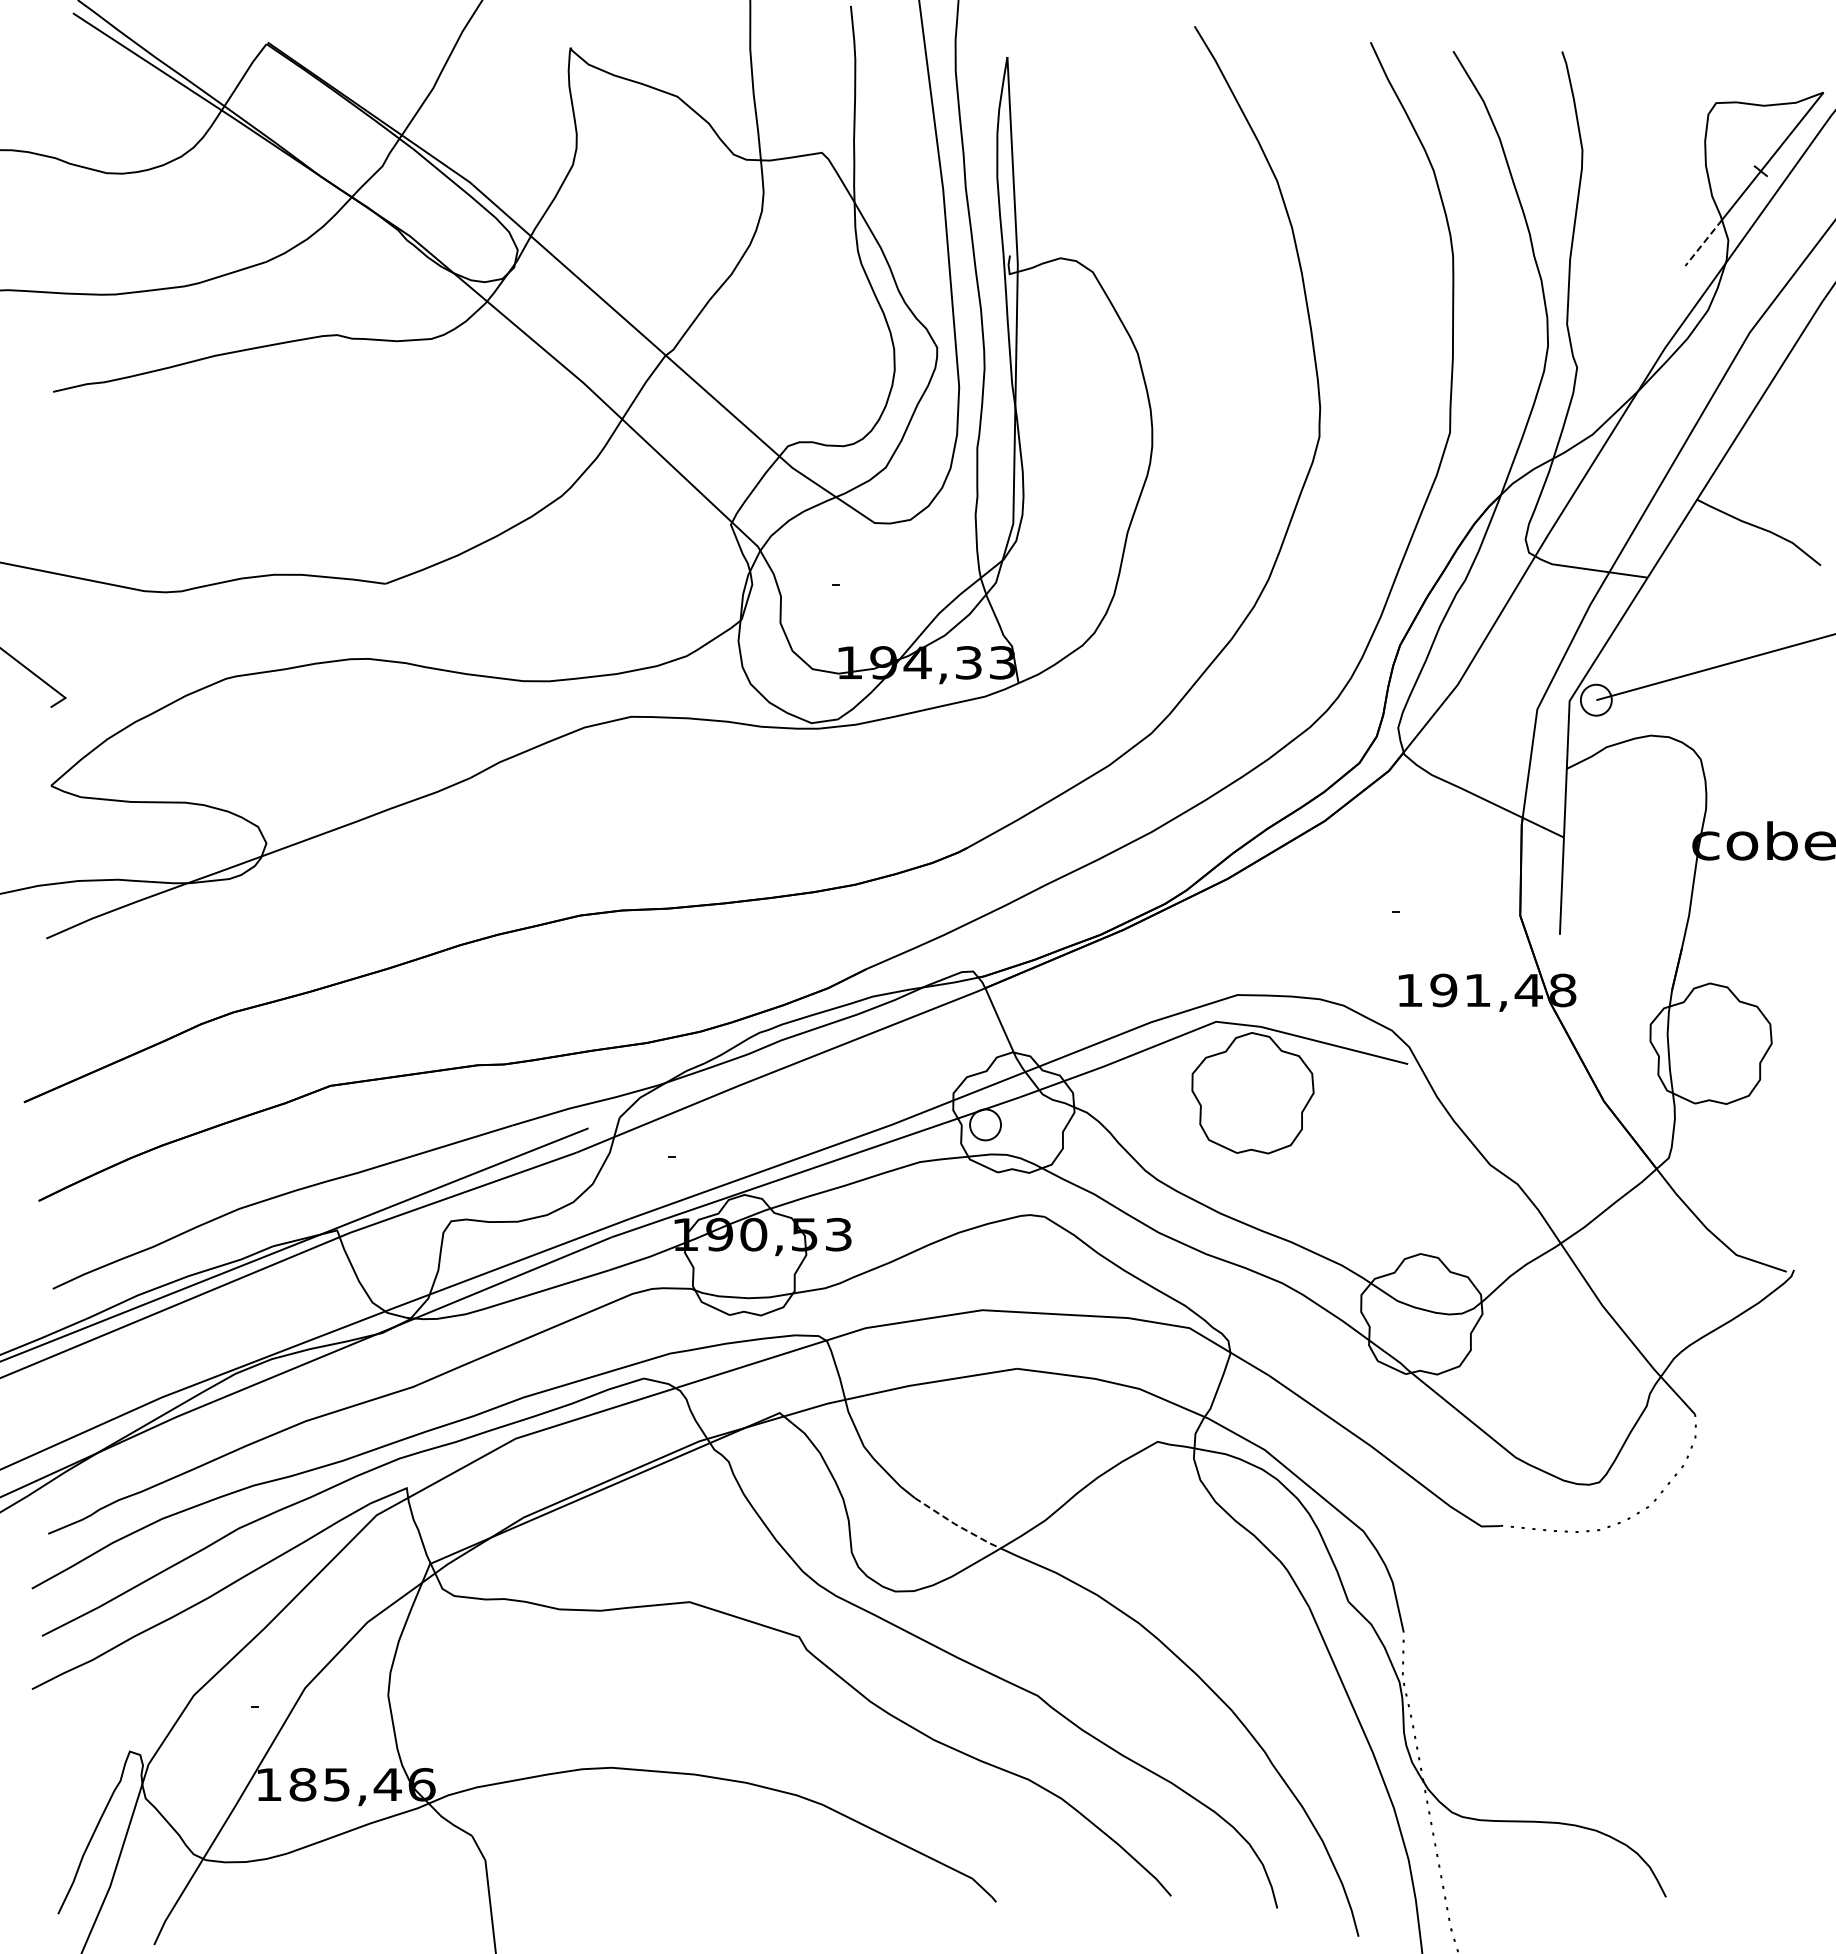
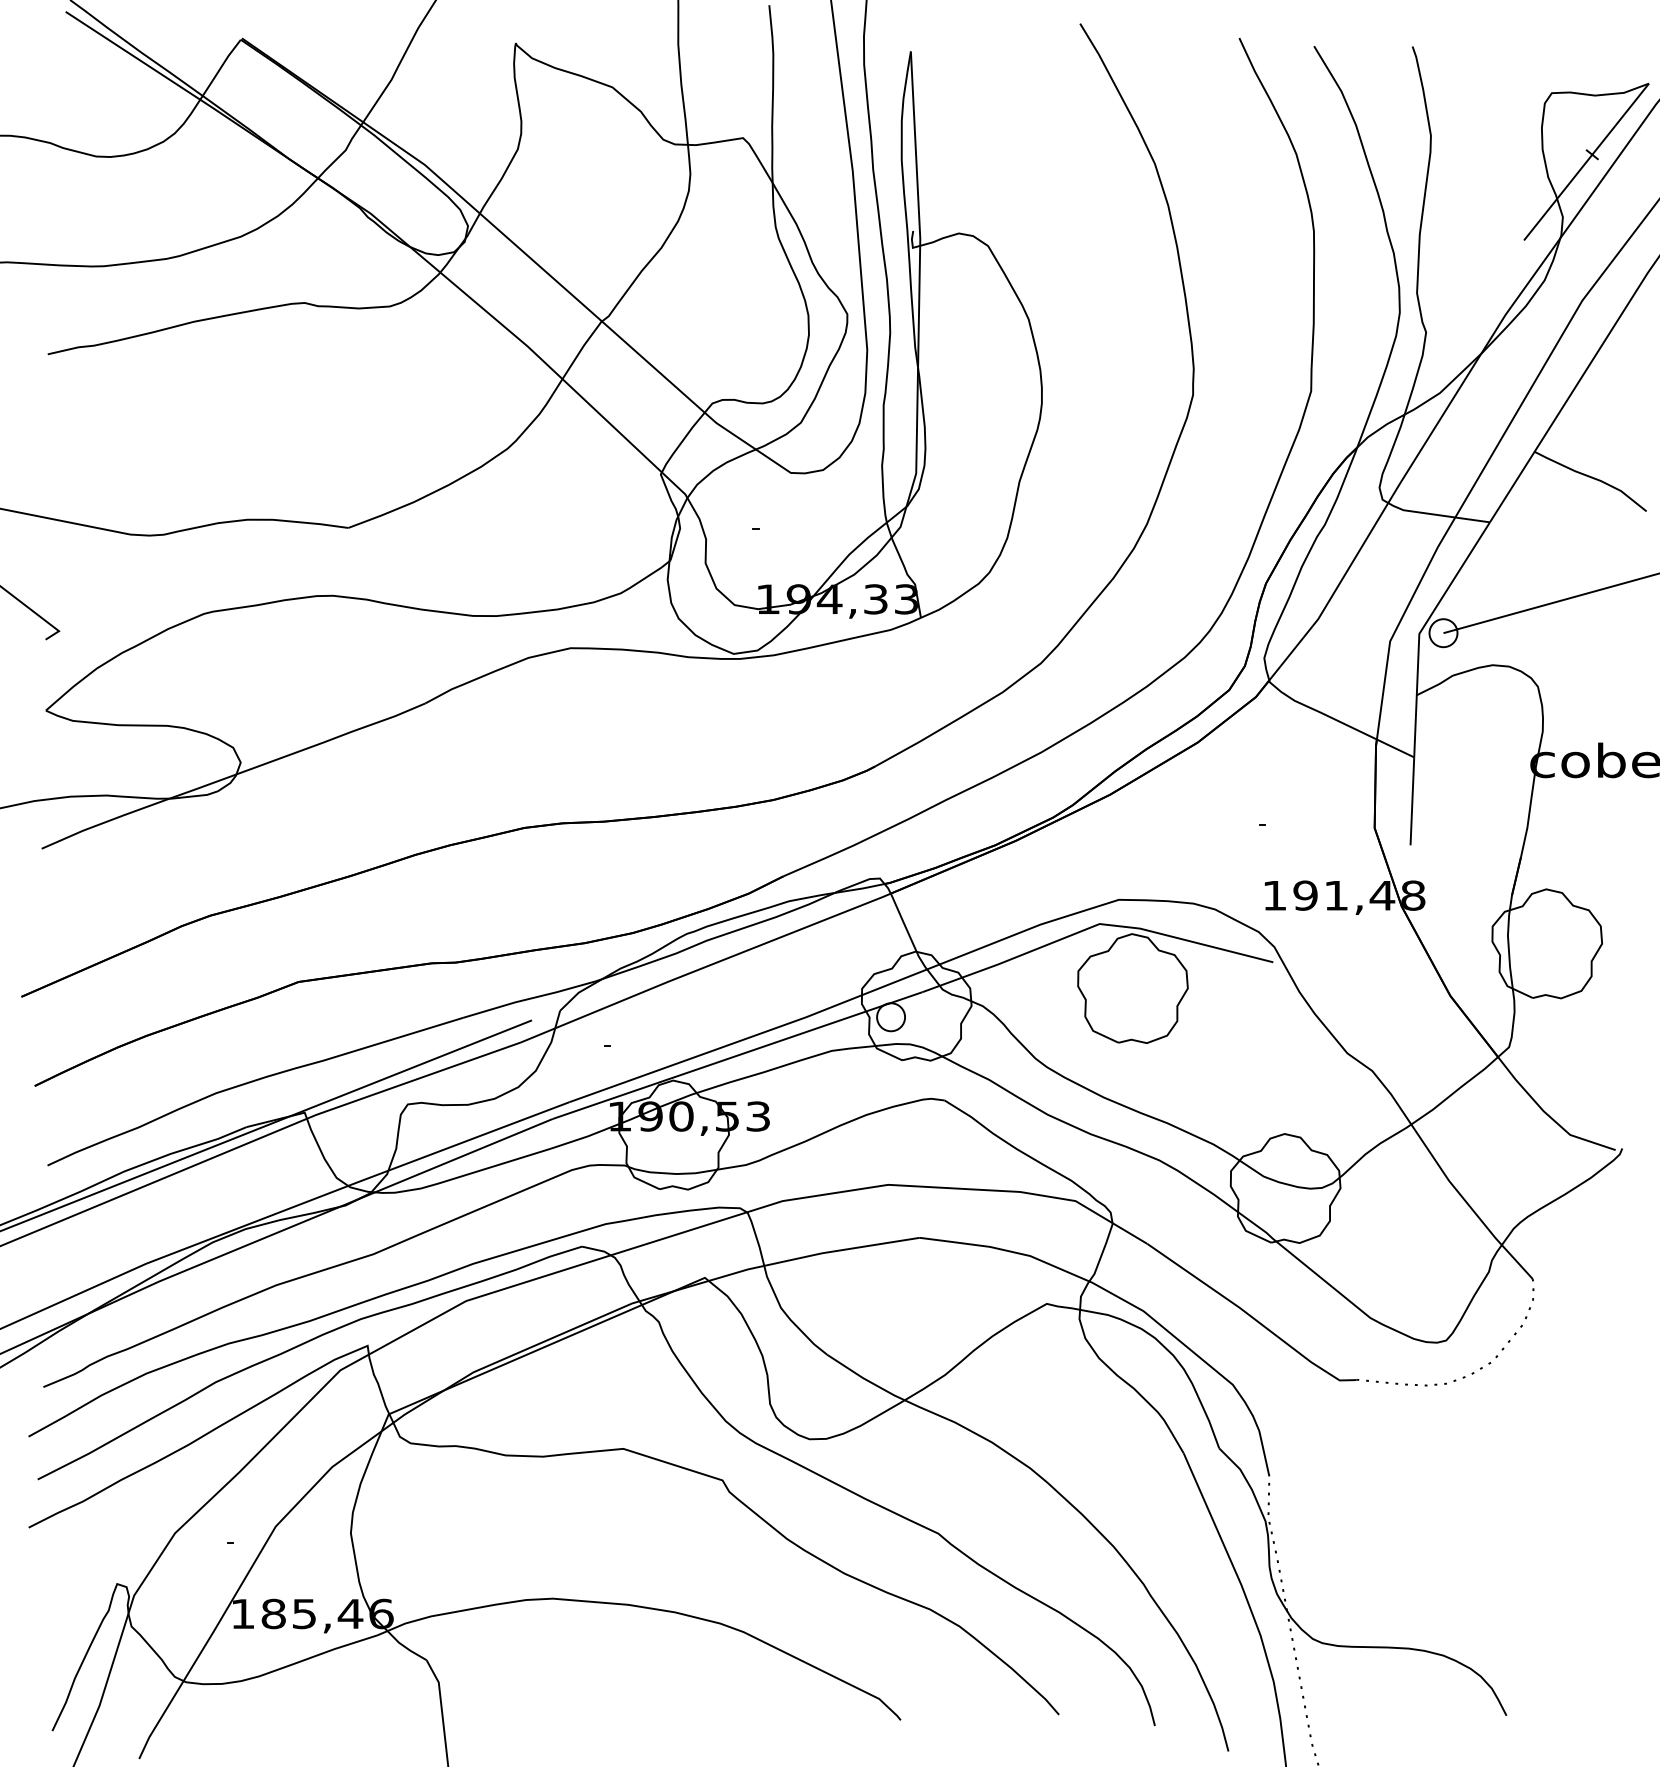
line: (1703, 243) -> (1540, 220), dashed -> solid
line: (957, 1525) -> (865, 1379), dashed -> solid

